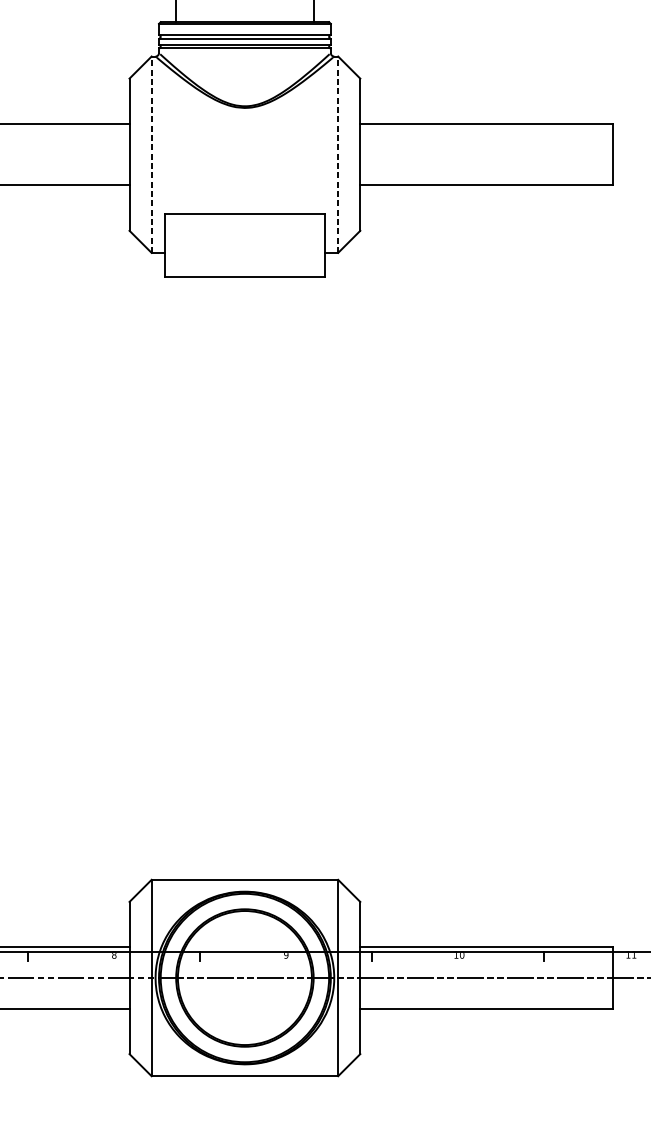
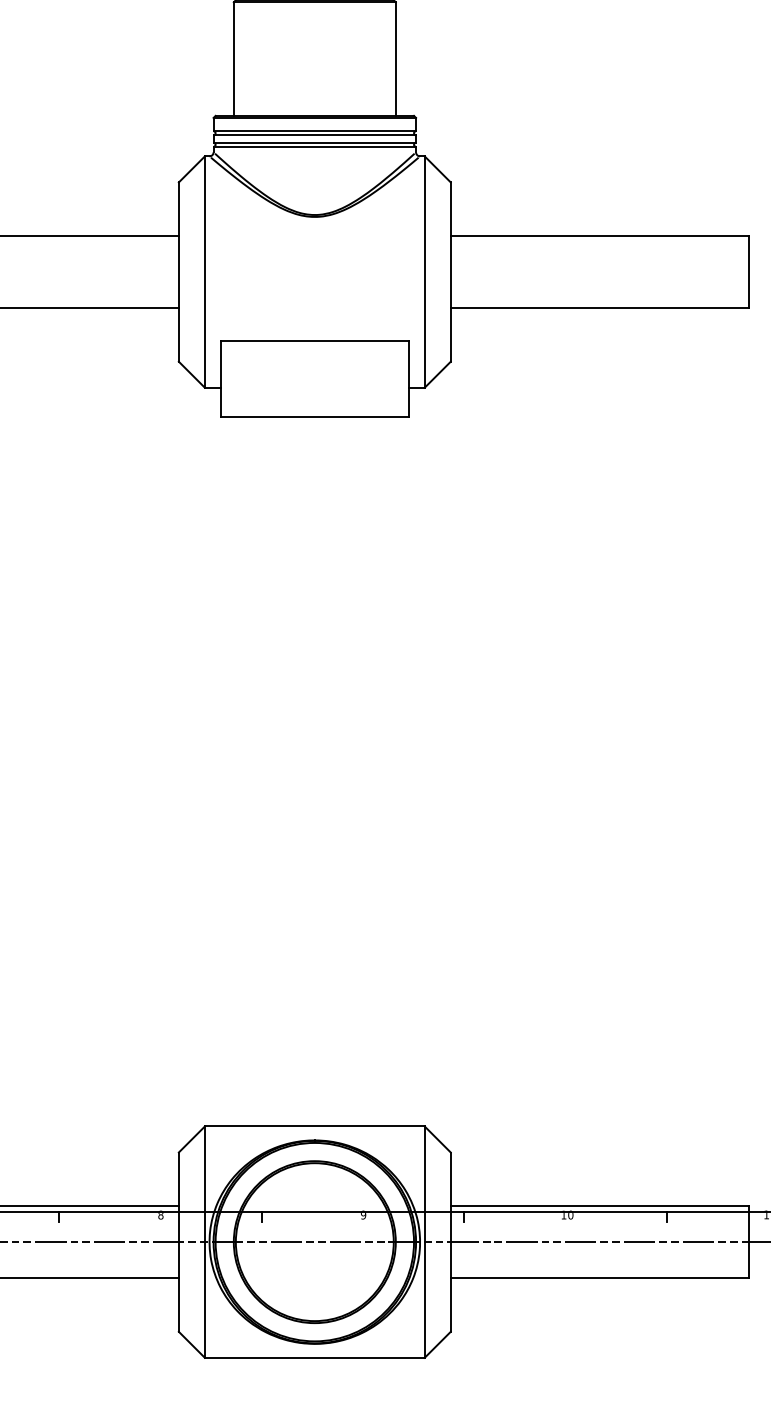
line: (151, 155) -> (204, 272), dashed -> solid
line: (338, 155) -> (424, 272), dashed -> solid

